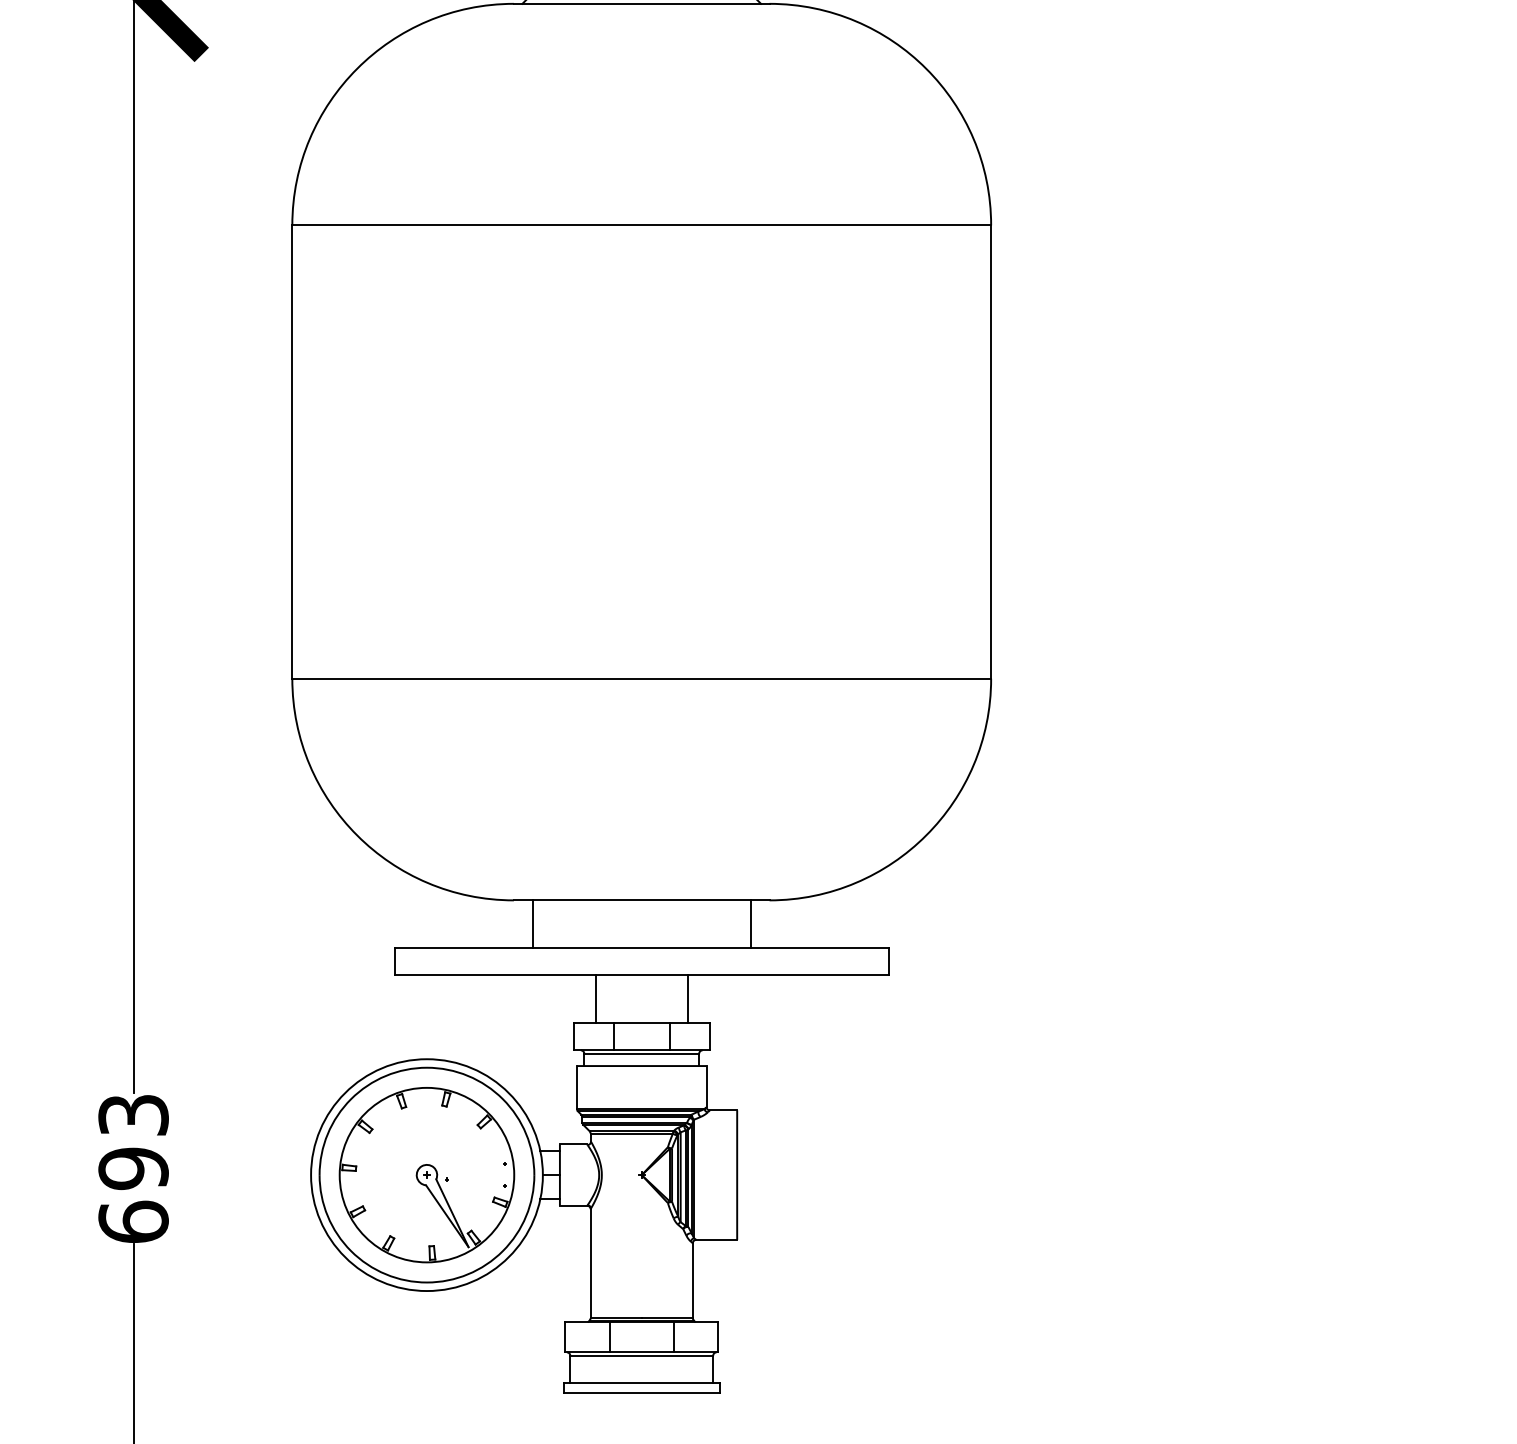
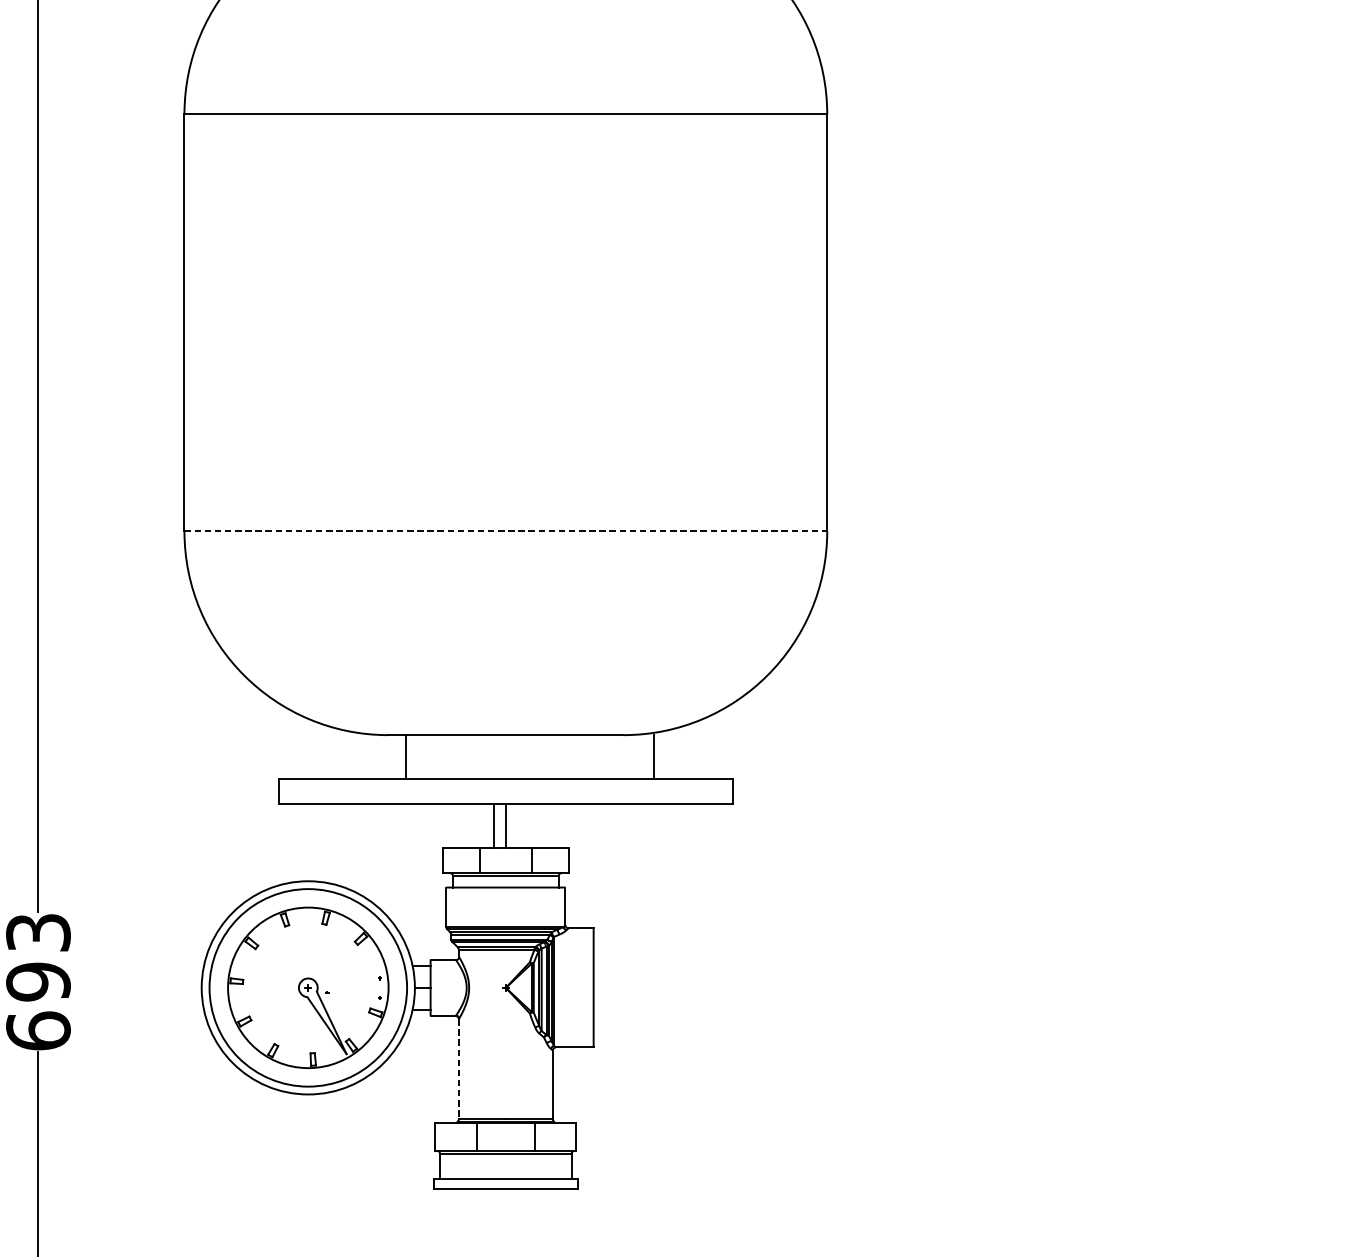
line: (642, 678) -> (506, 531), solid -> dashed
line: (750, 924) -> (653, 757), moved
line: (595, 998) -> (505, 825), moved
line: (687, 998) -> (493, 825), moved
line: (590, 1264) -> (458, 1070), solid -> dashed

